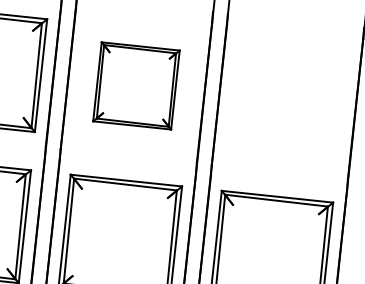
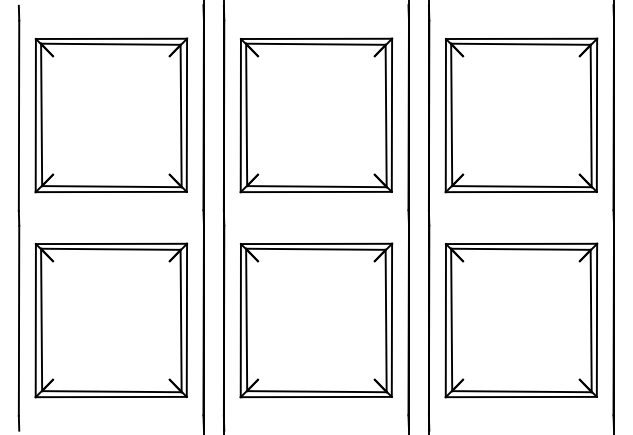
part: (136, 85) -> (316, 115), size x1.43
part: (287, 102) -> (521, 115), added

